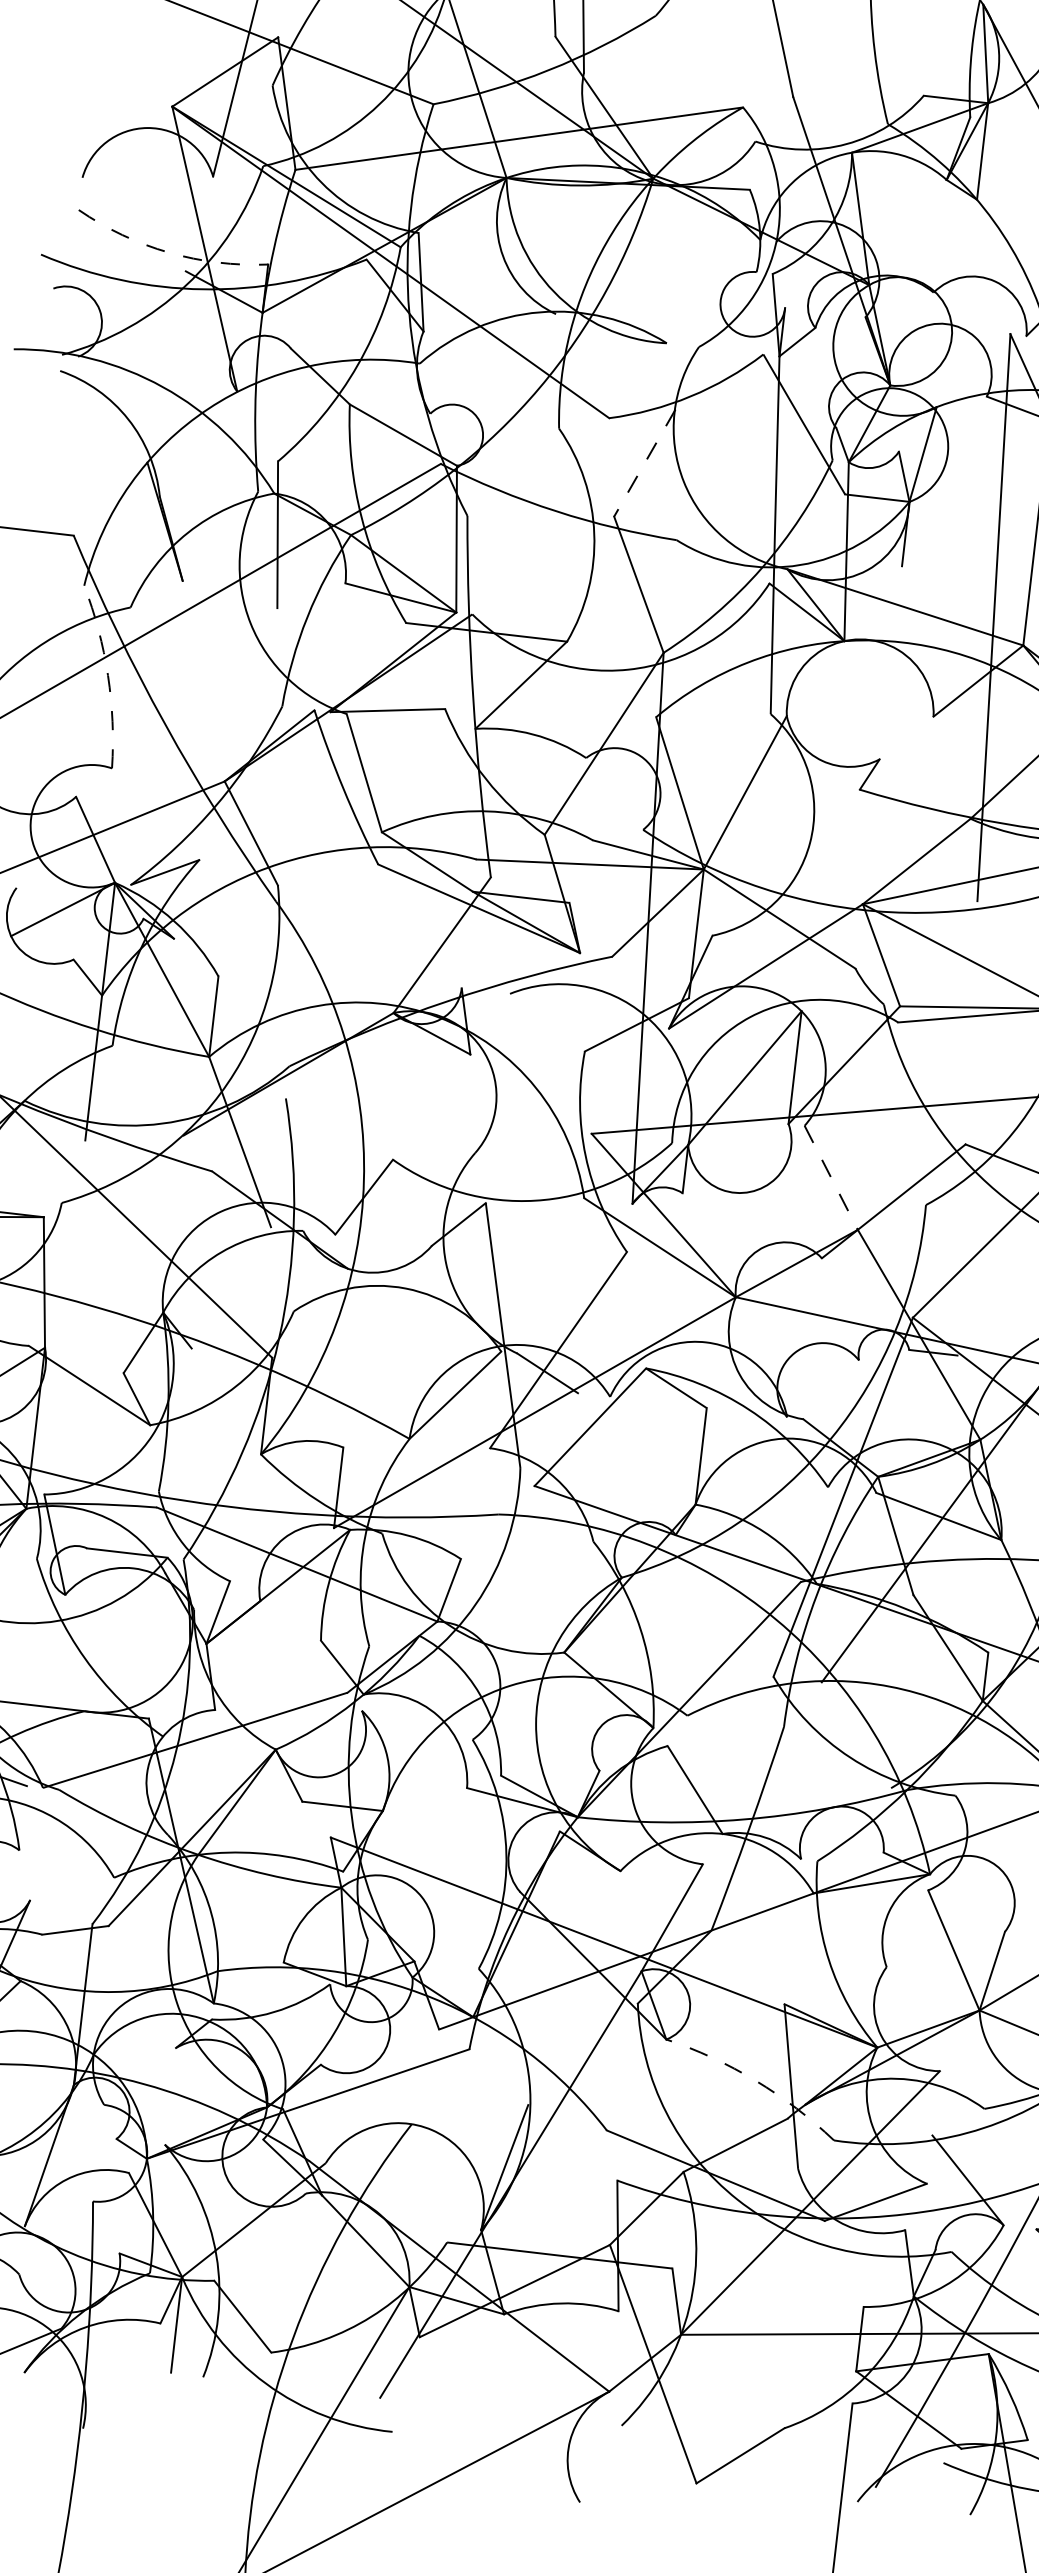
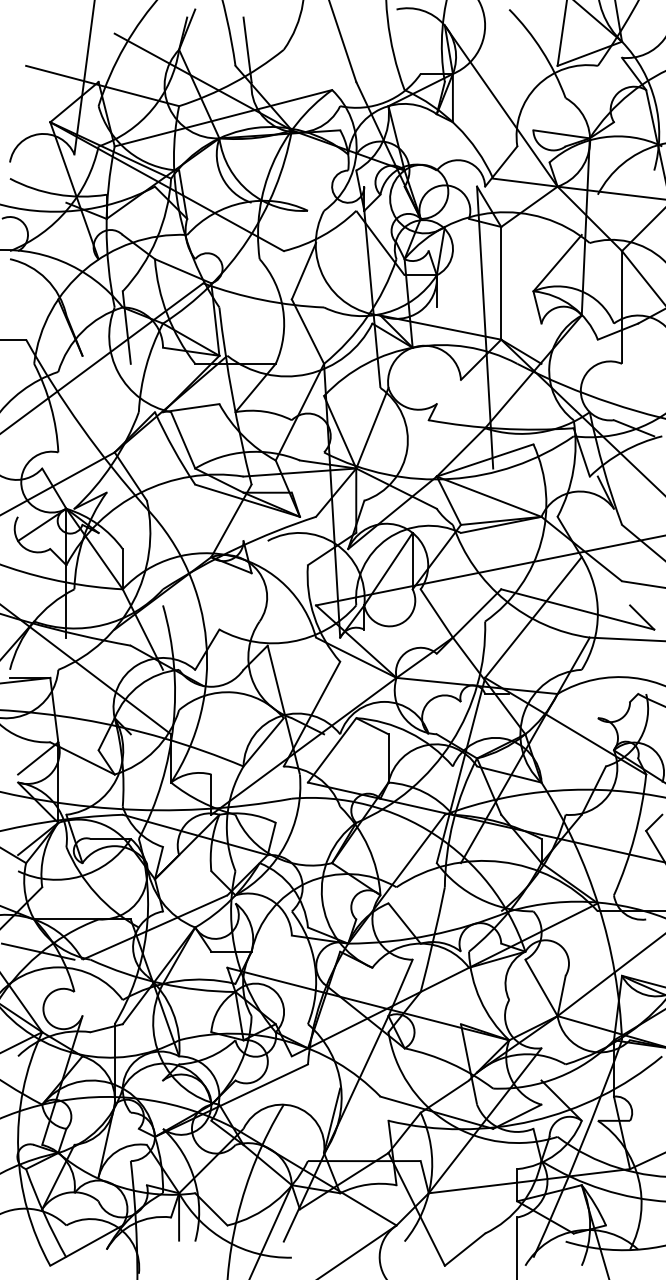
arc: (170, 252) -> (57, 194), dashed -> solid
line: (643, 463) -> (303, 271), dashed -> solid
arc: (108, 675) -> (51, 406), dashed -> solid
line: (832, 1178) -> (437, 613), dashed -> solid
arc: (756, 2080) -> (451, 1063), dashed -> solid

